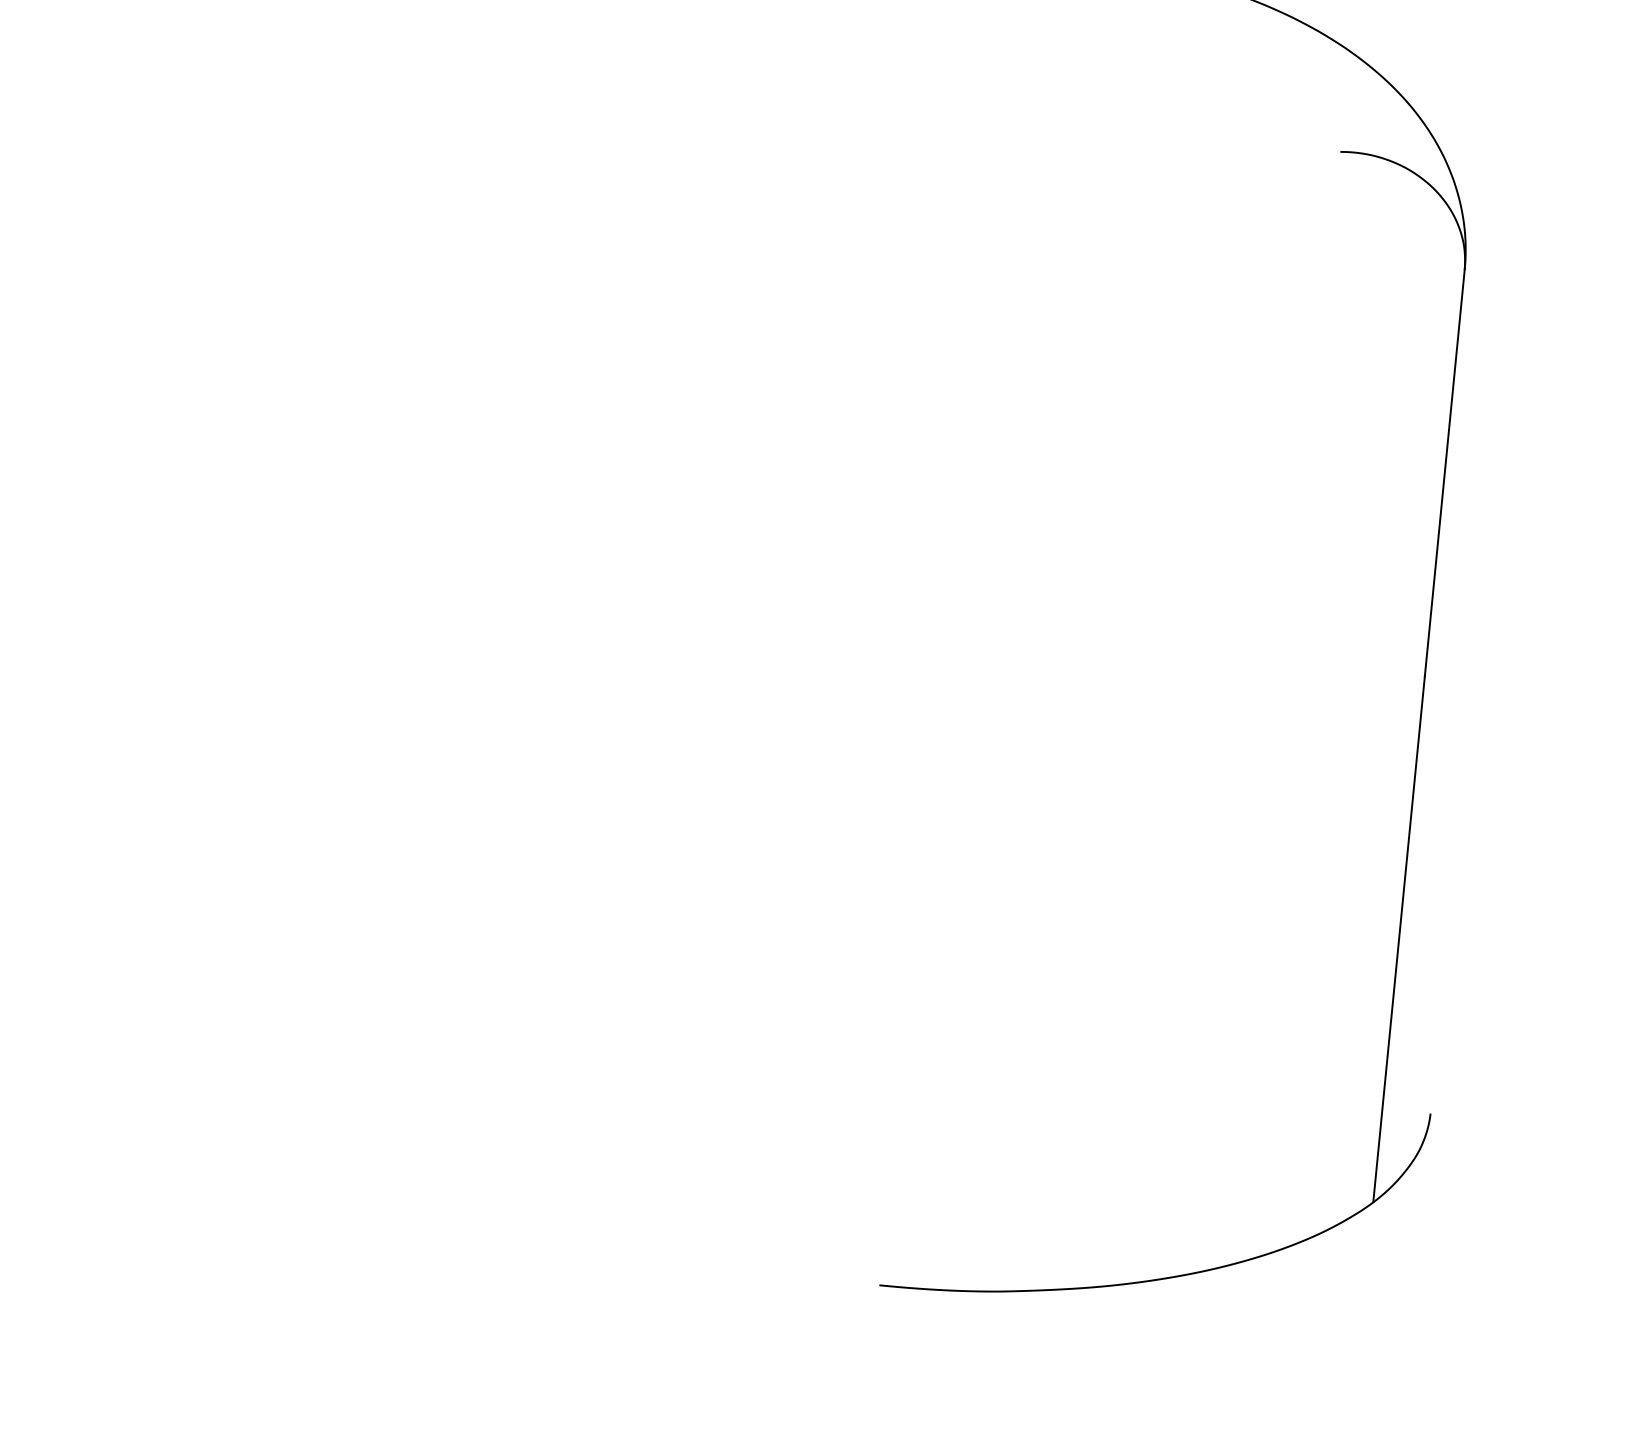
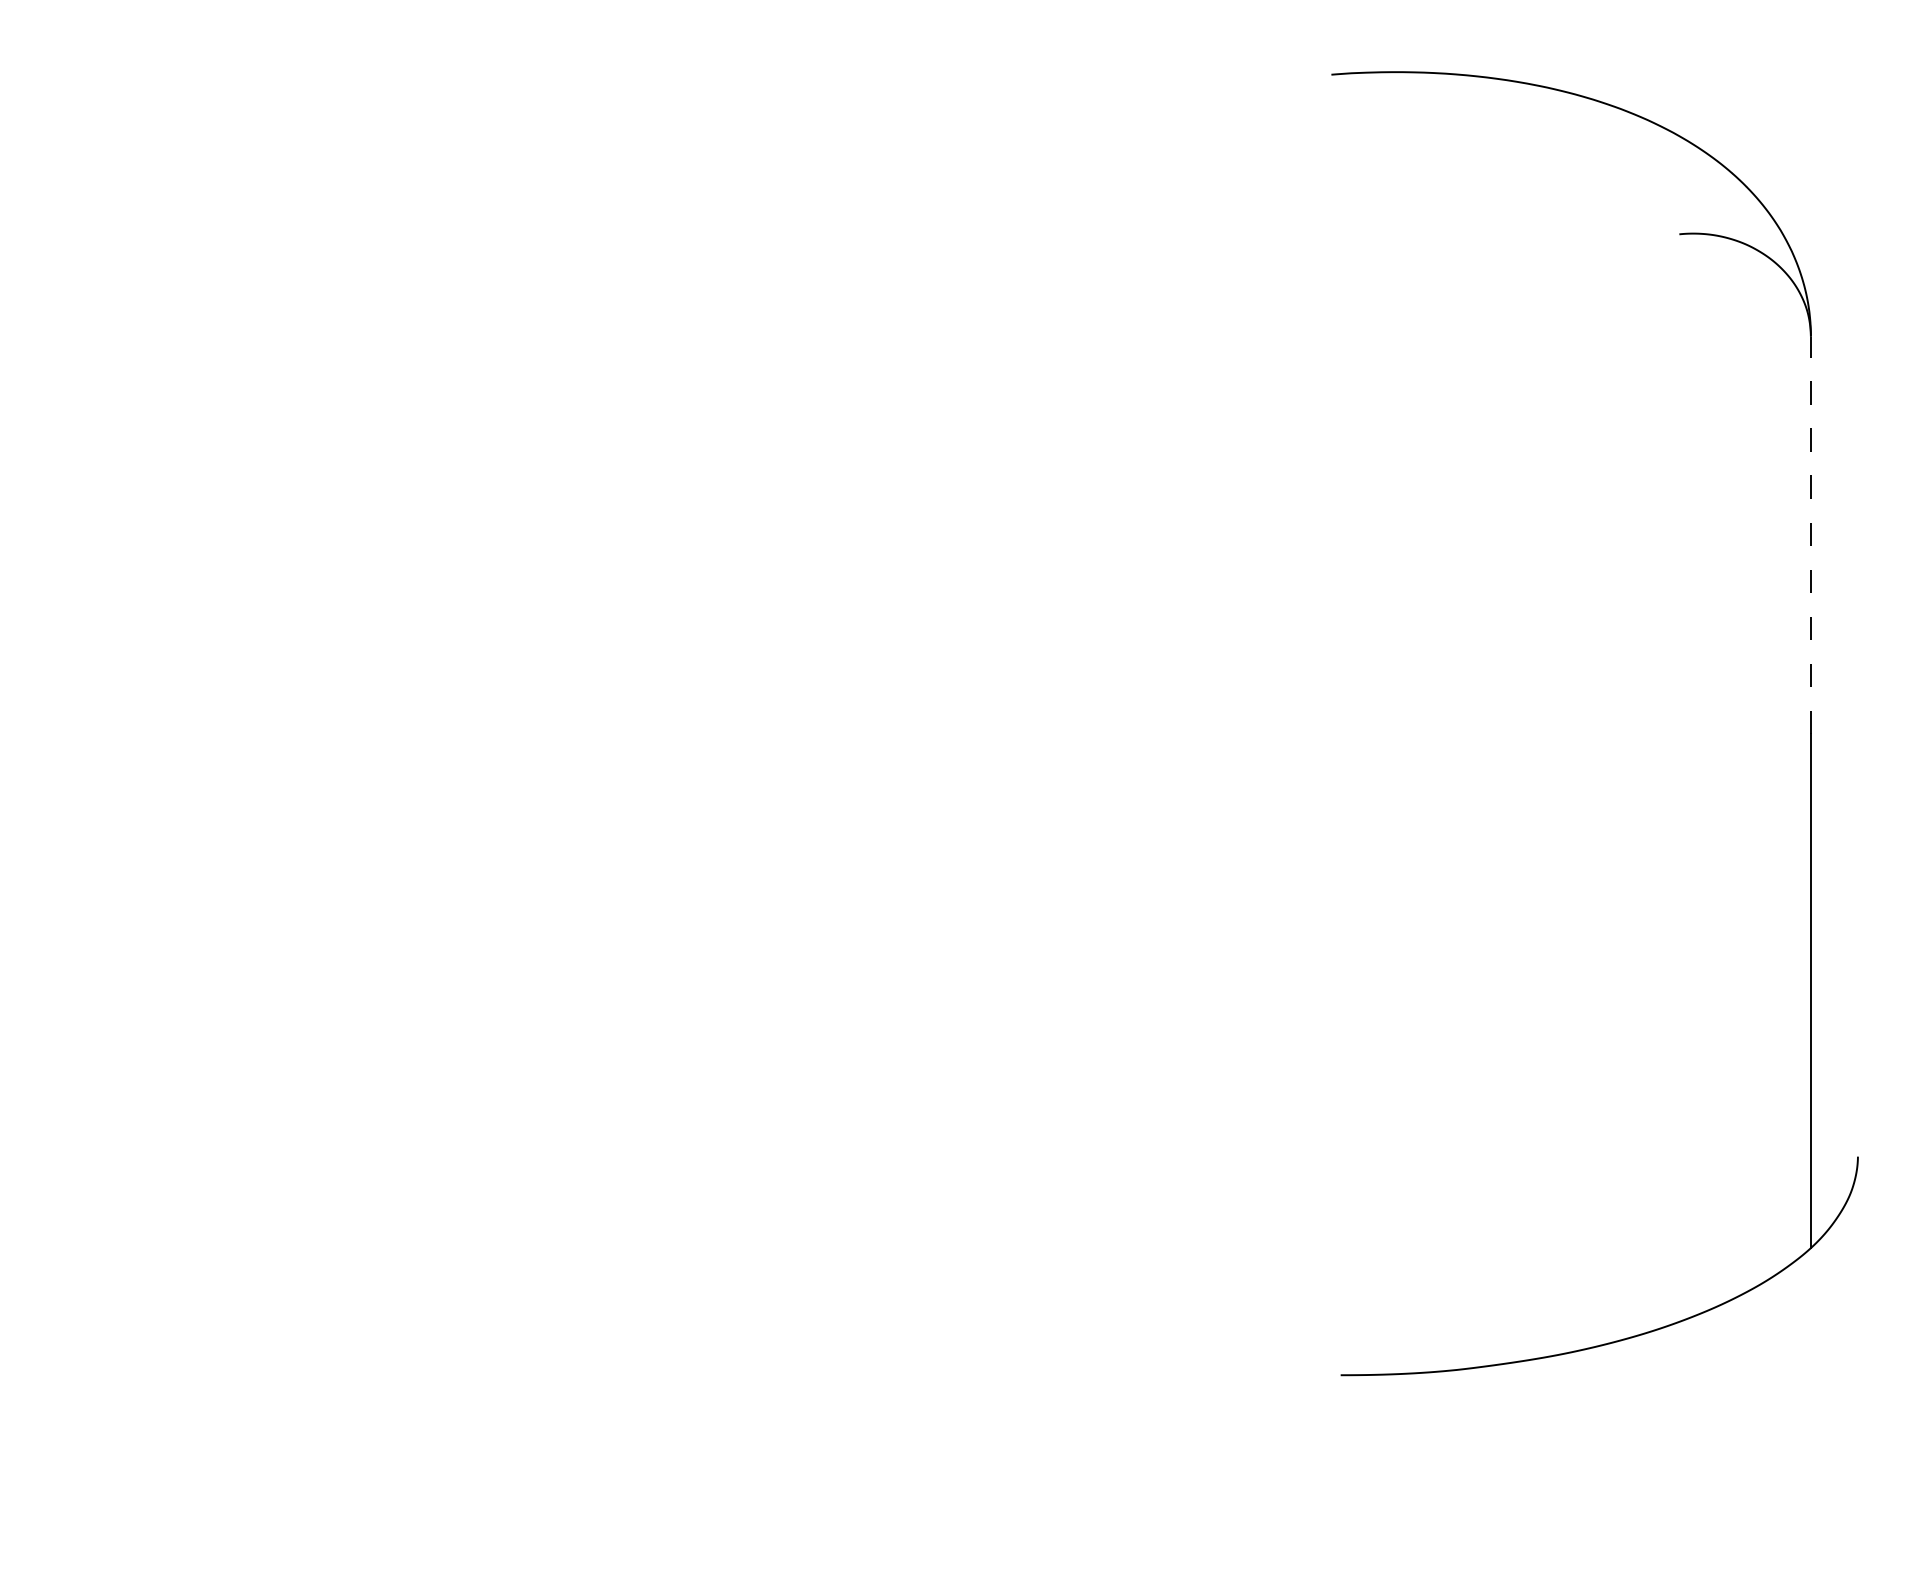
line: (1444, 473) -> (1810, 535), solid -> dashed

